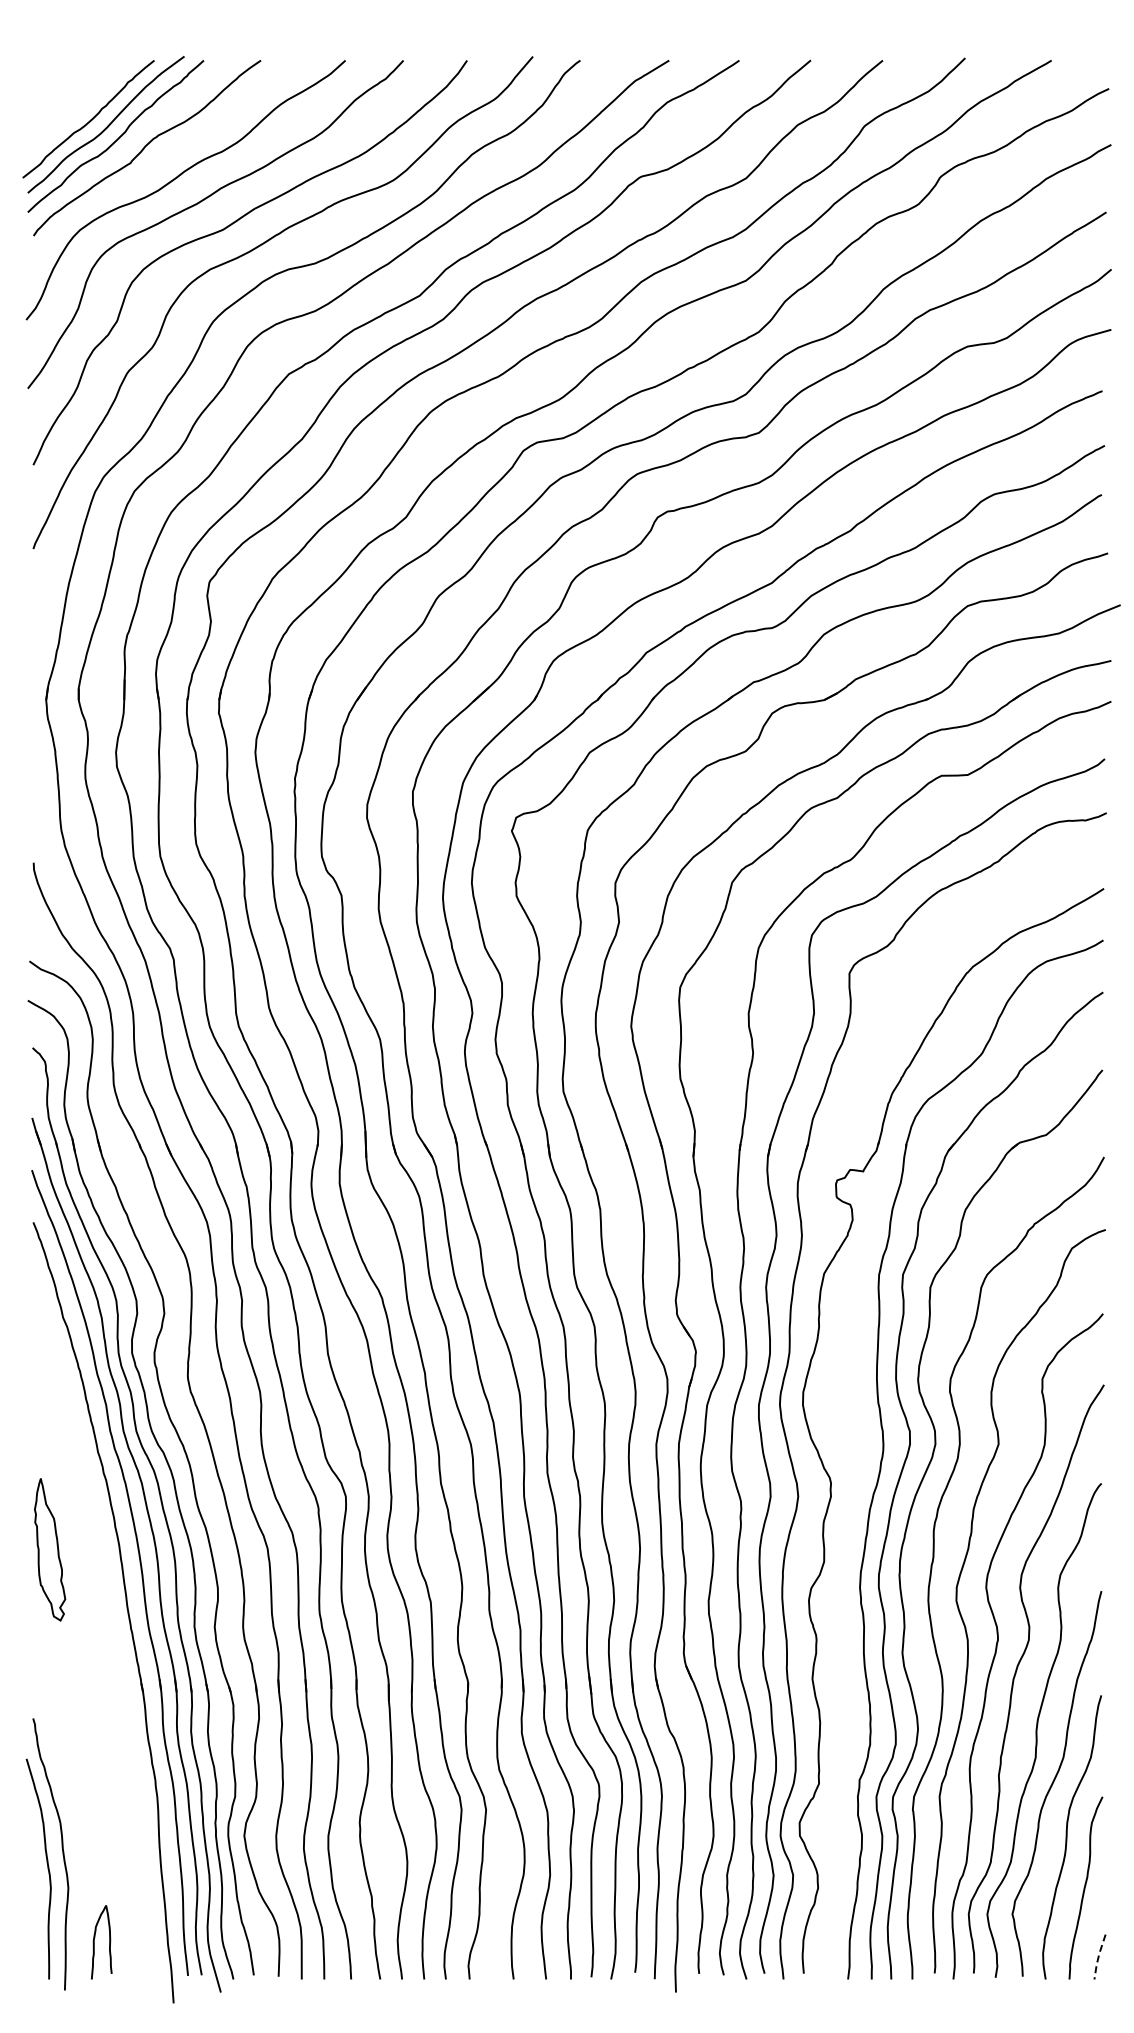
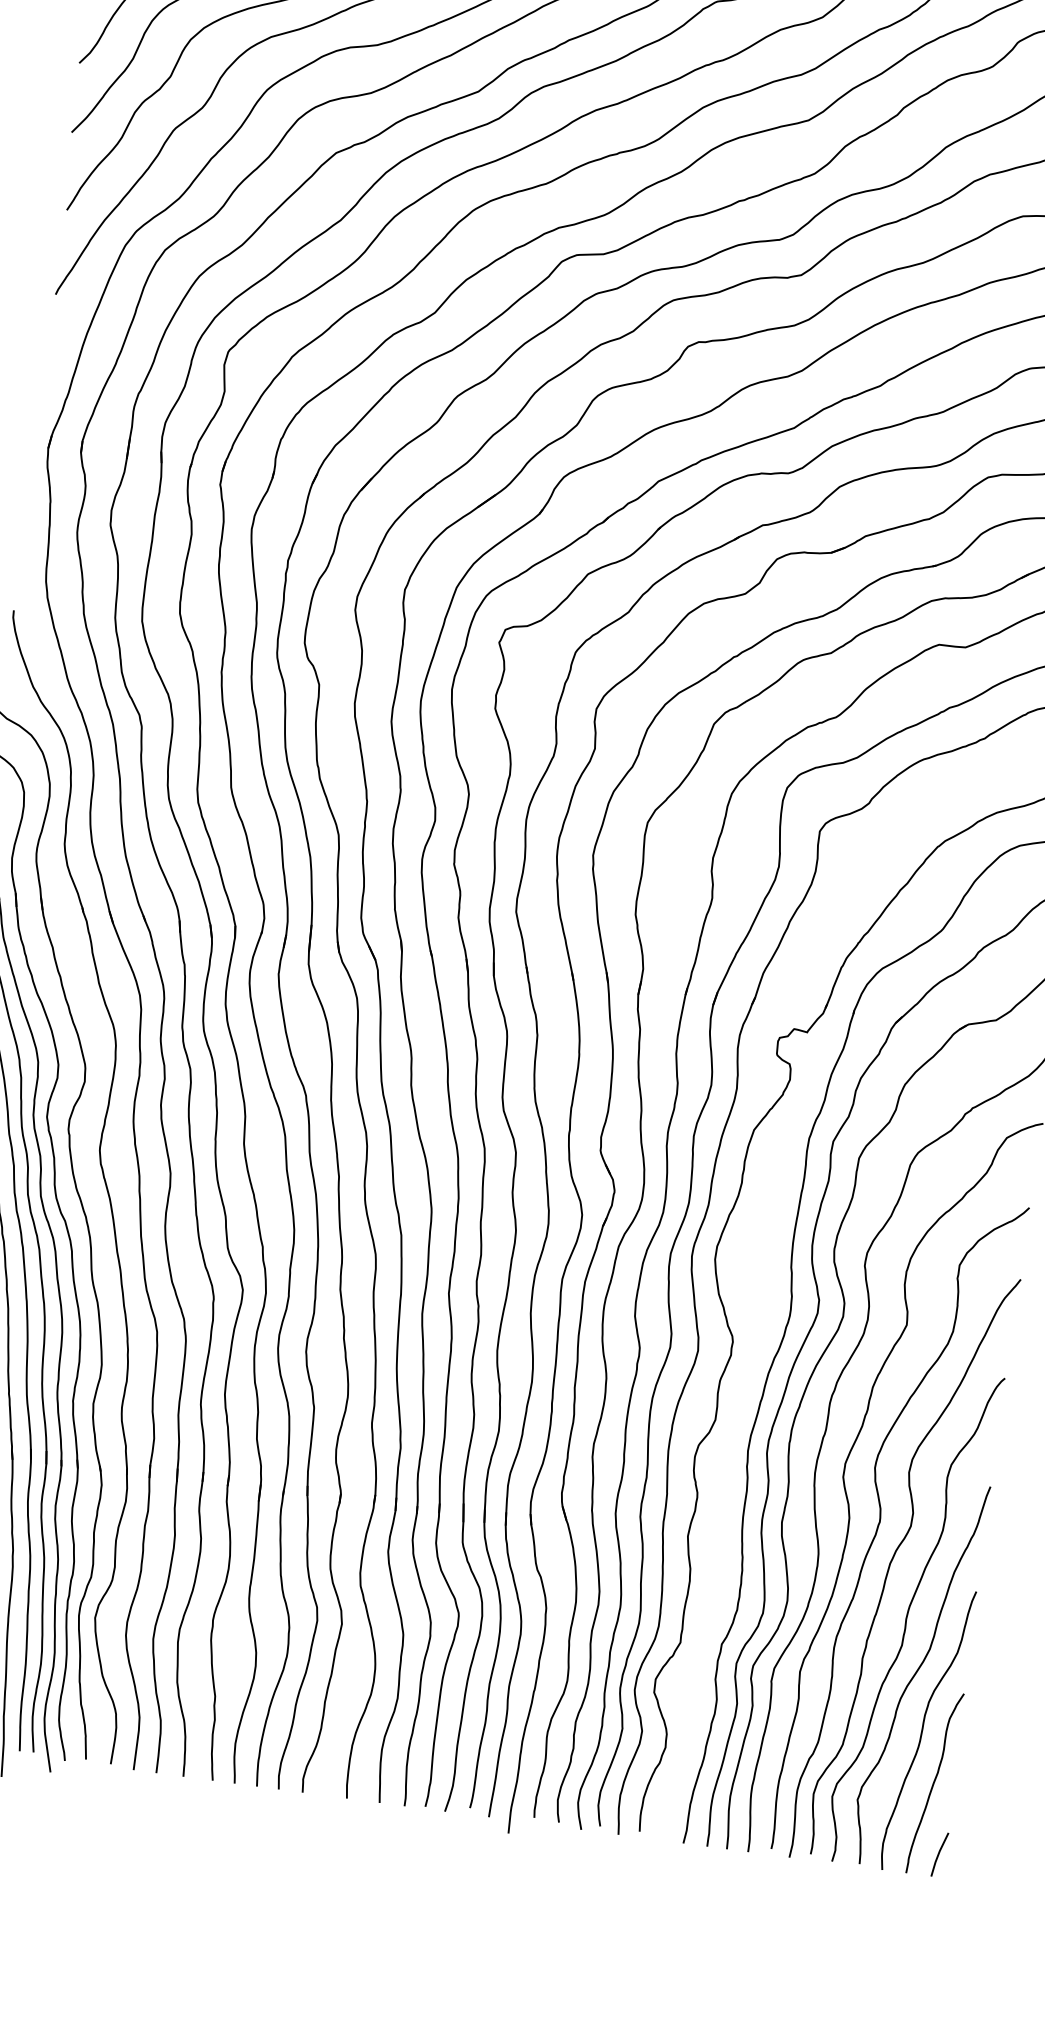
line: (1098, 1957) -> (938, 1854), dashed -> solid

